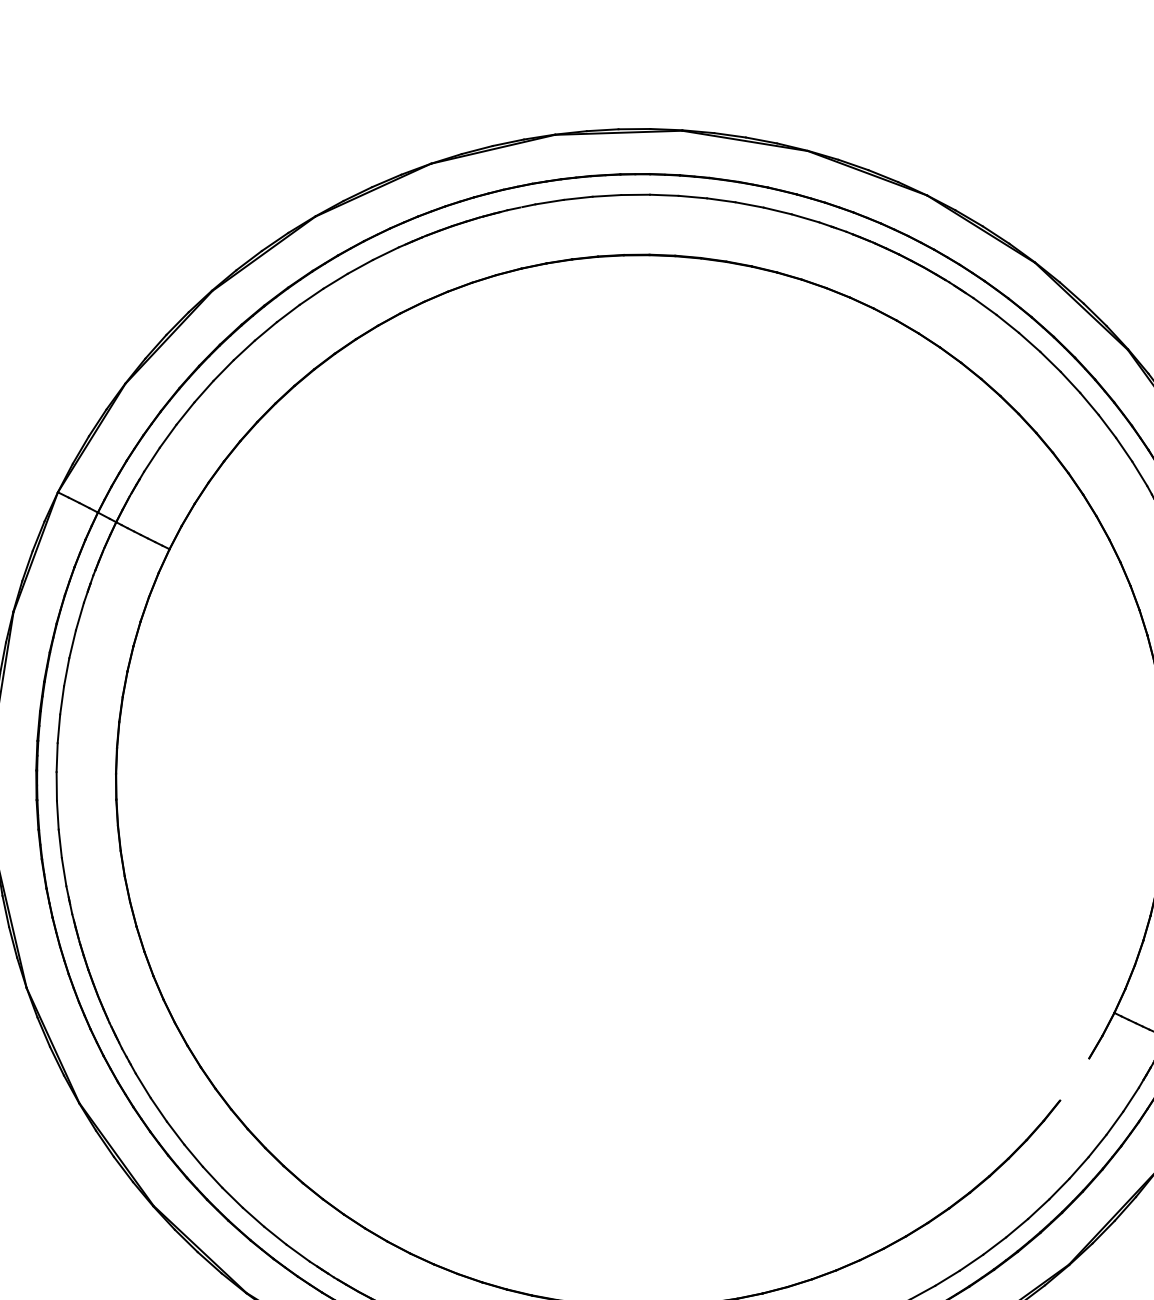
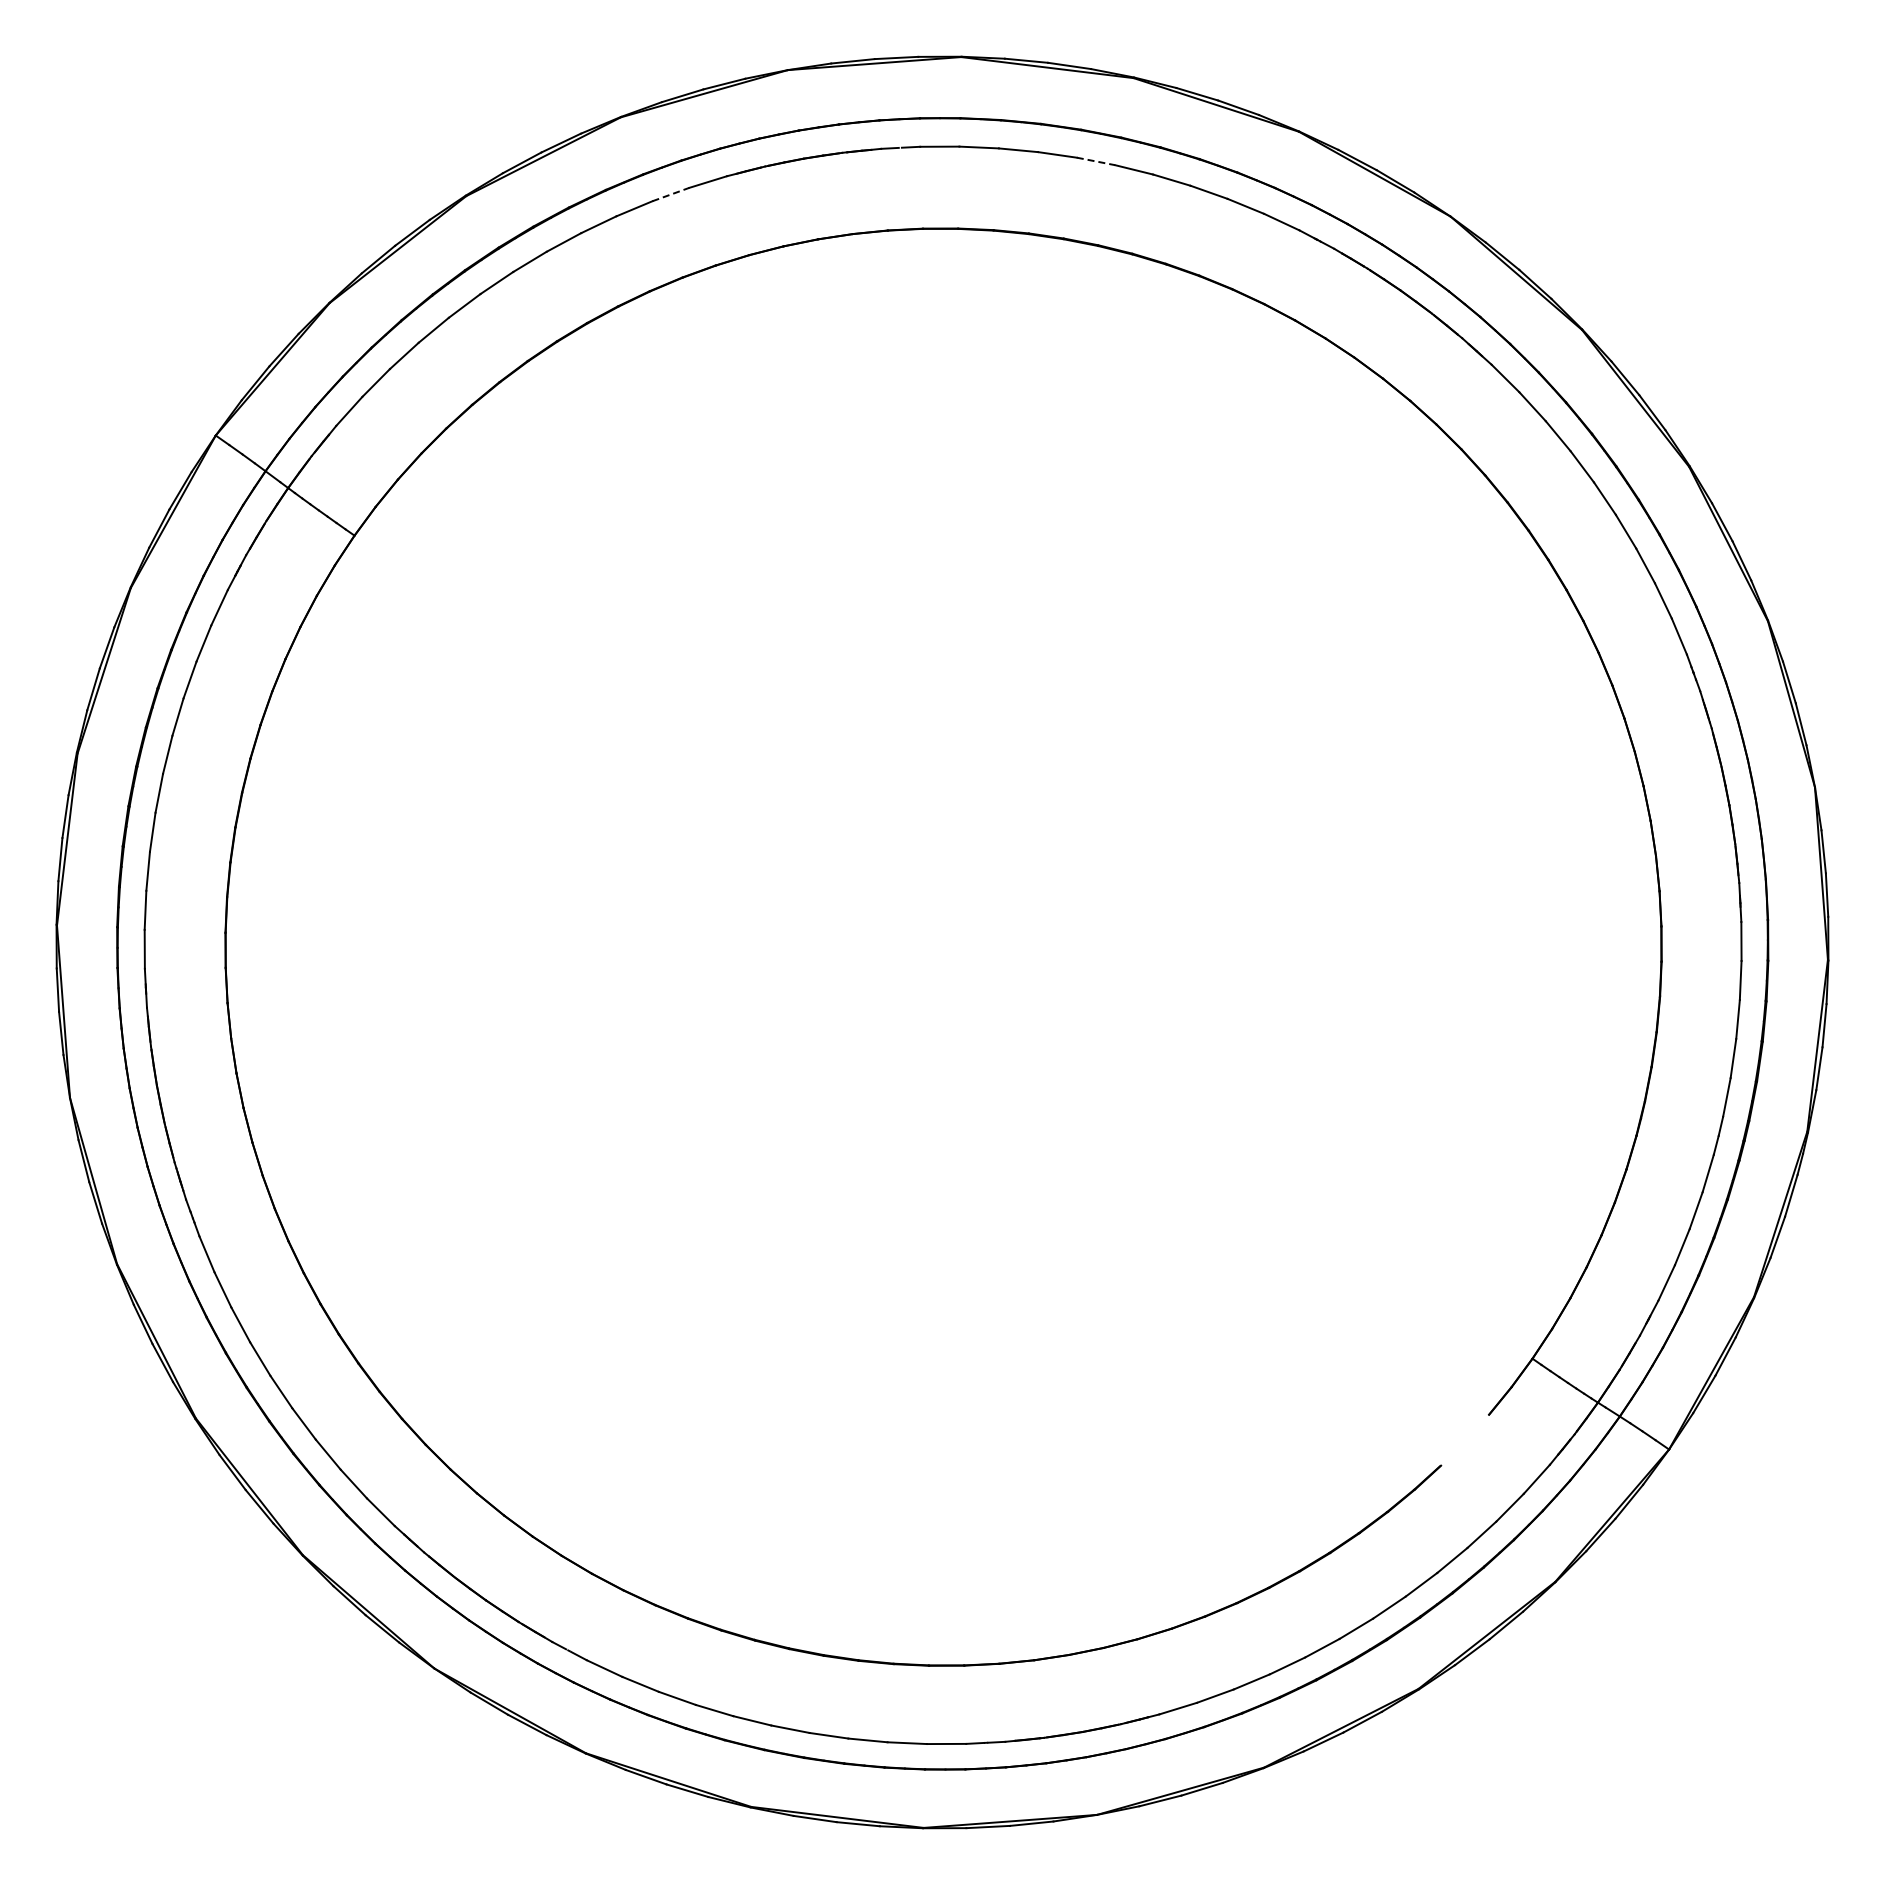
line: (663, 195) -> (1095, 161), solid -> dashed
line: (360, 266) -> (670, 194), solid -> dashed

